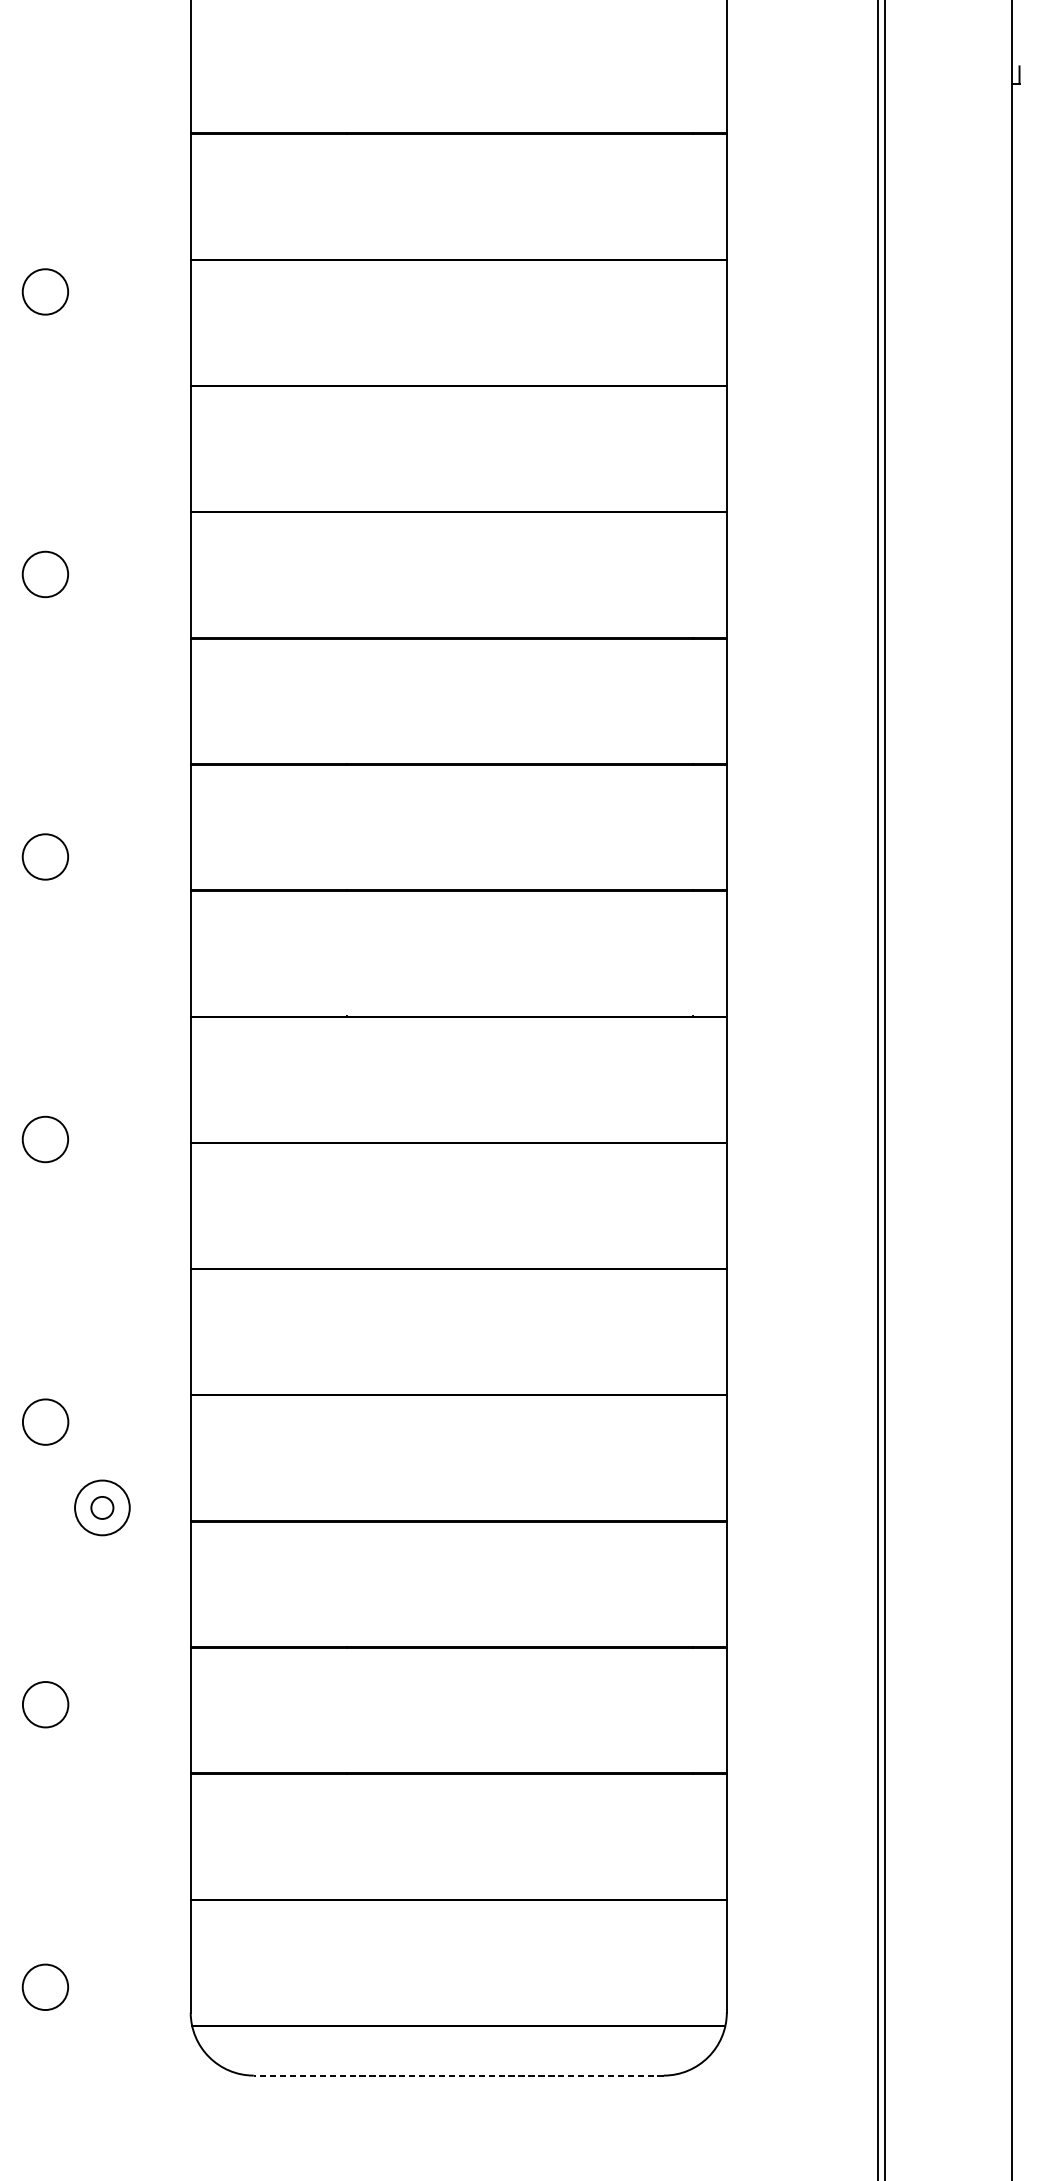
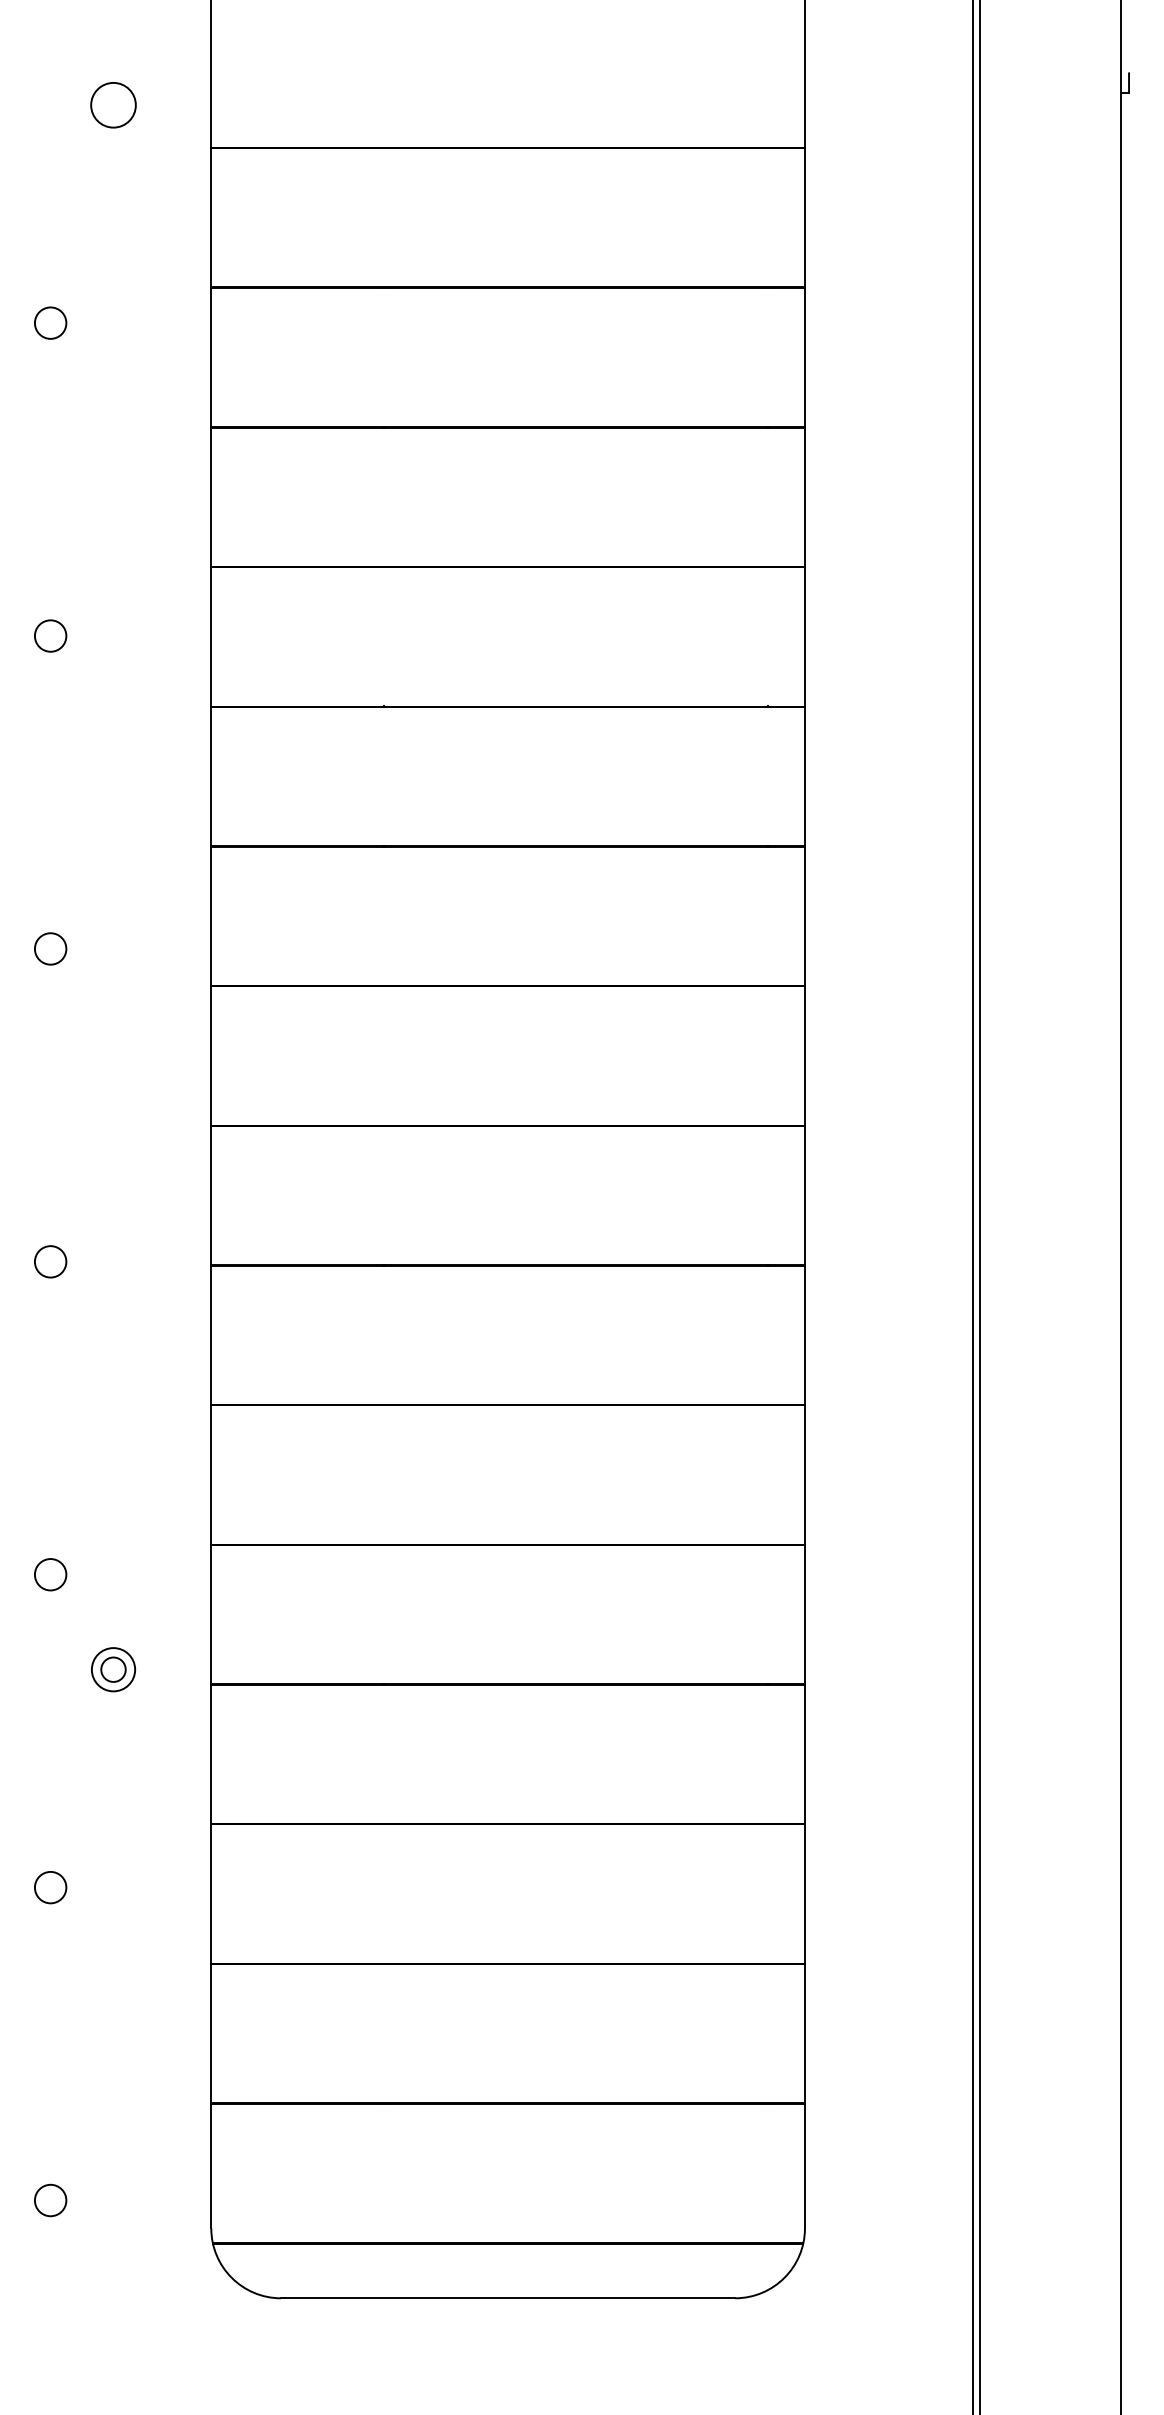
circle: (102, 95) -> (113, 105), added
circle: (45, 291) -> (50, 322), size x0.62
circle: (45, 573) -> (50, 635), size x0.62
circle: (45, 856) -> (50, 948), size x0.62
circle: (45, 1139) -> (50, 1261), size x0.62
circle: (45, 1421) -> (50, 1574), size x0.62
circle: (102, 1507) -> (113, 1669), size x0.71
circle: (45, 1704) -> (50, 1887), size x0.62
circle: (45, 1987) -> (50, 2200), size x0.62
line: (459, 2075) -> (508, 2298), dashed -> solid

